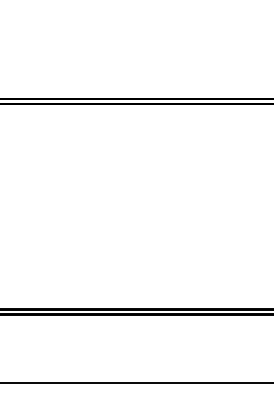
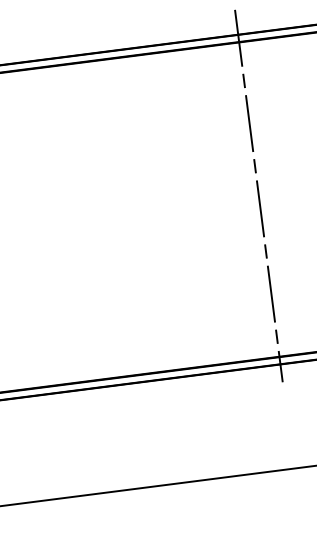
line: (213, 204) -> (259, 196), added

